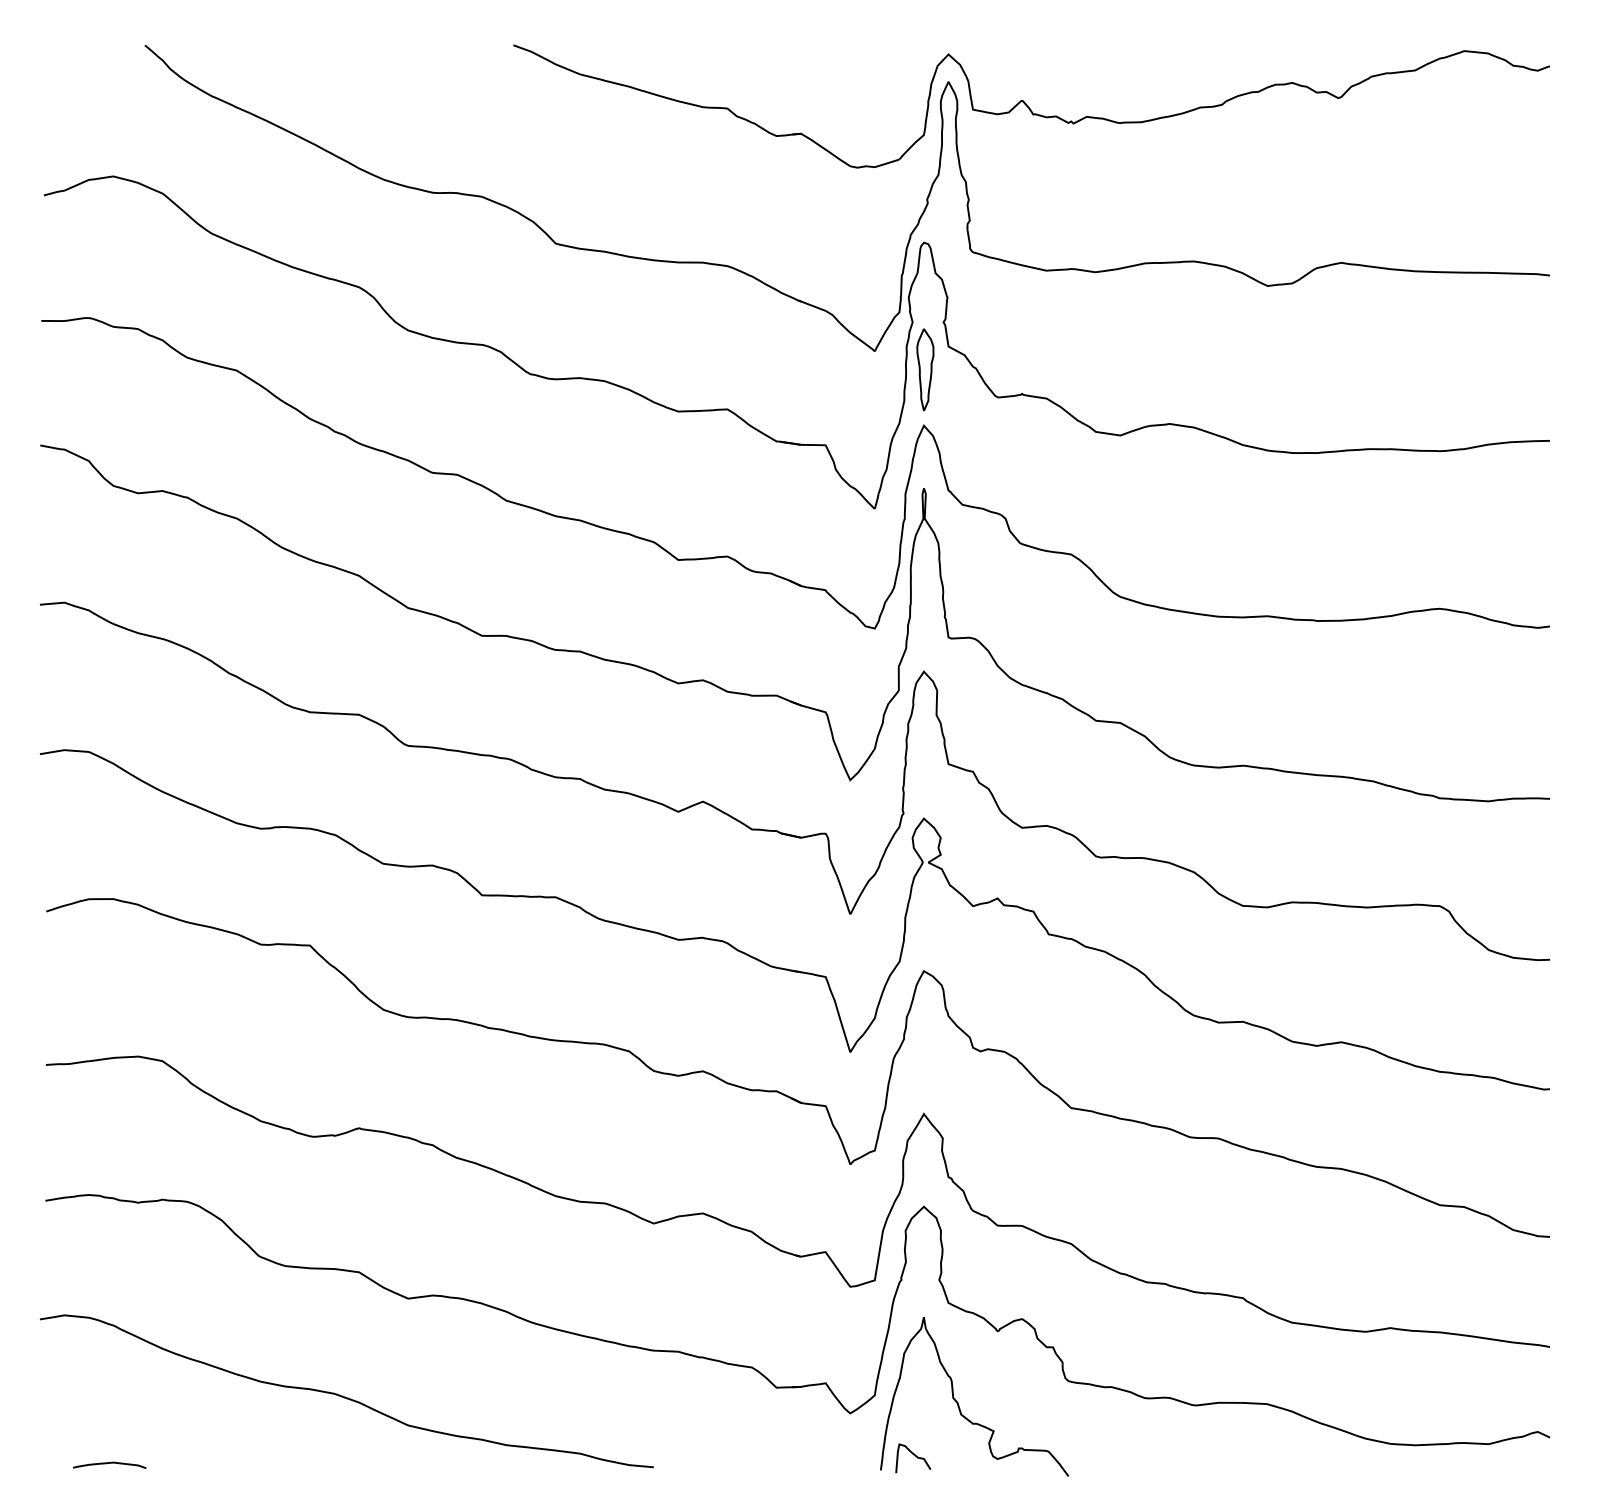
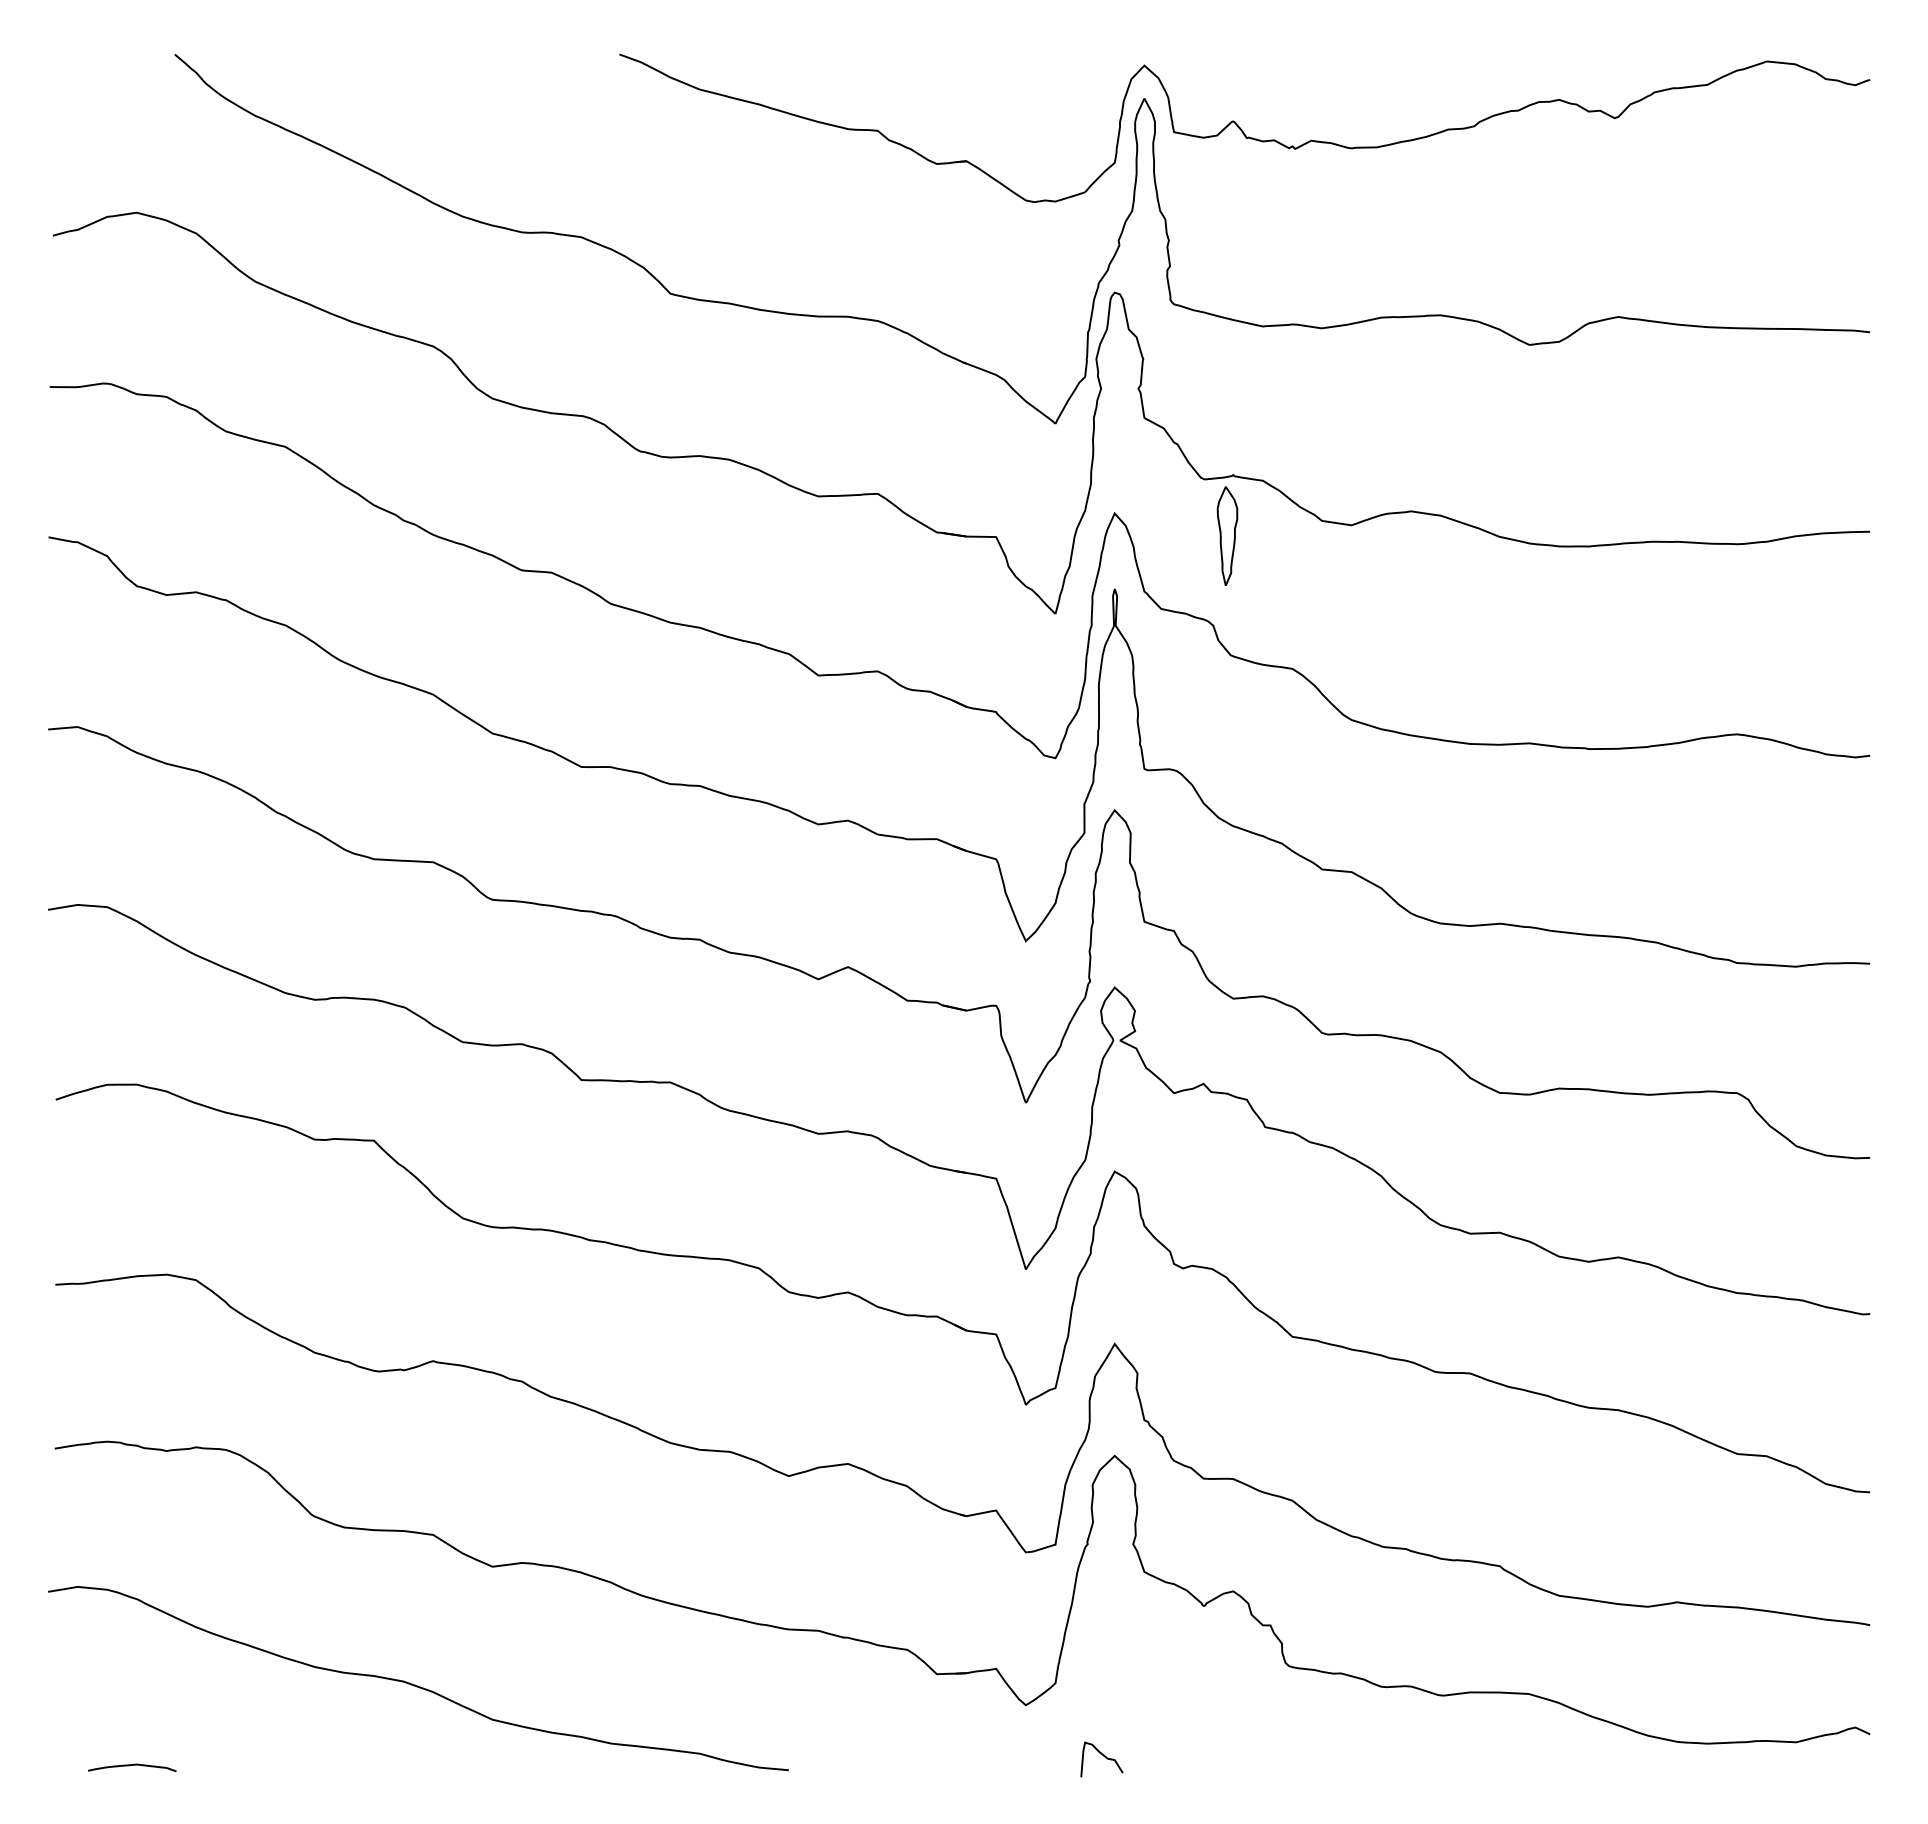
part: (925, 369) -> (1227, 535), moved
curve: (958, 1402) -> (1156, 1692), removed

